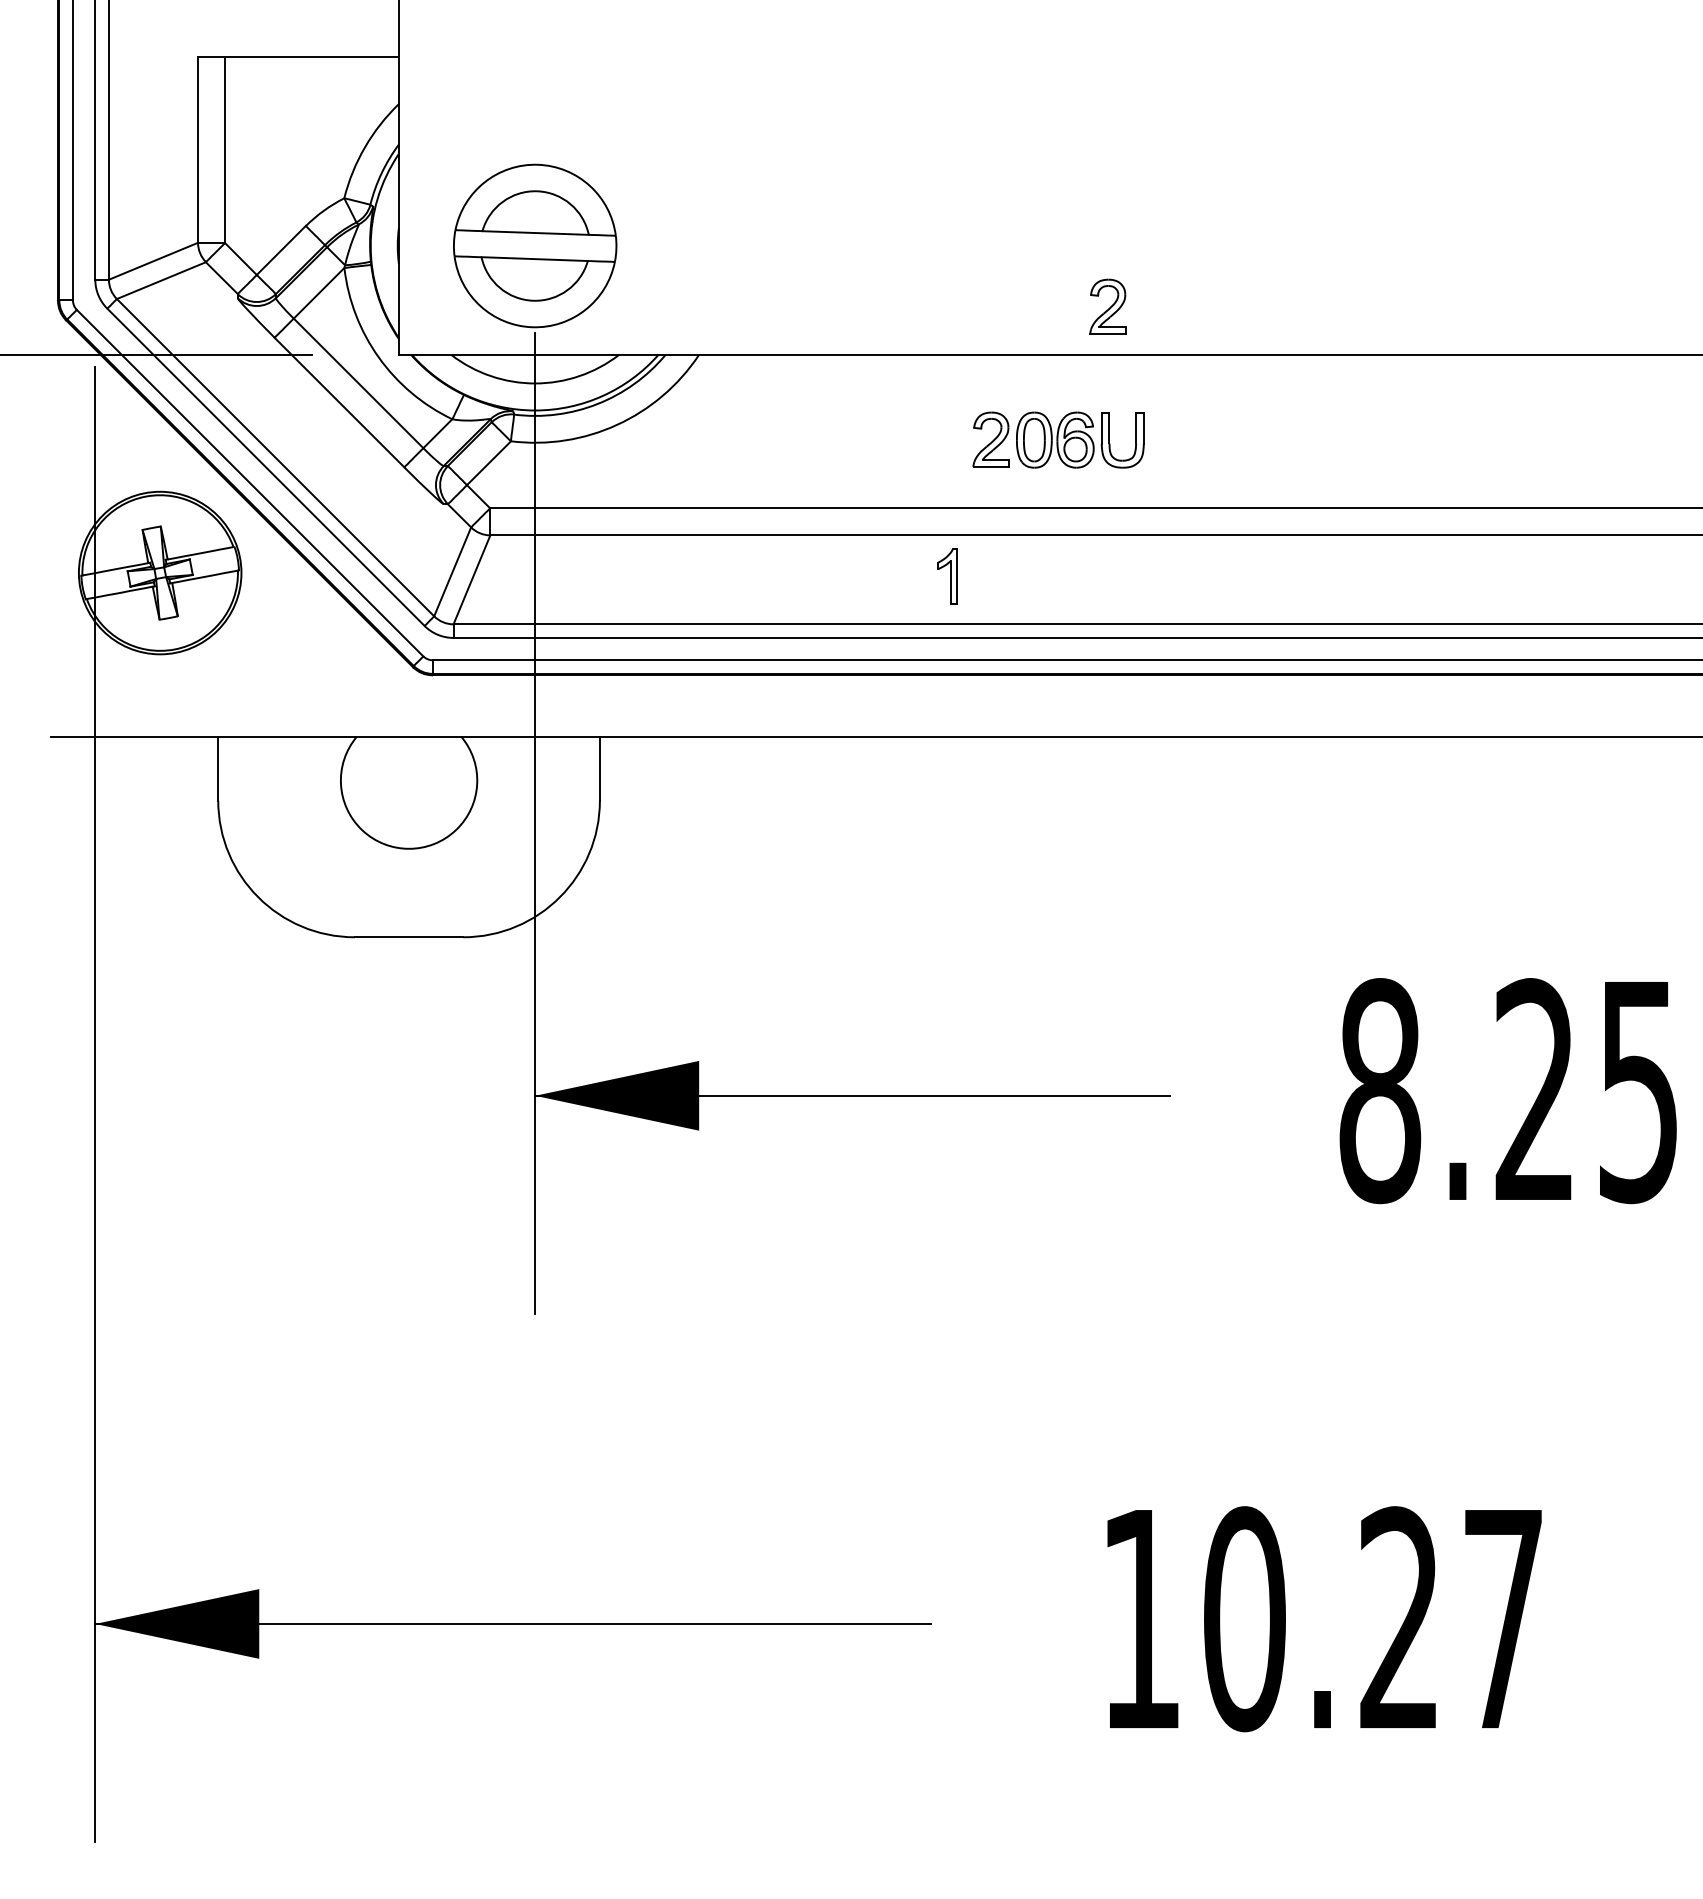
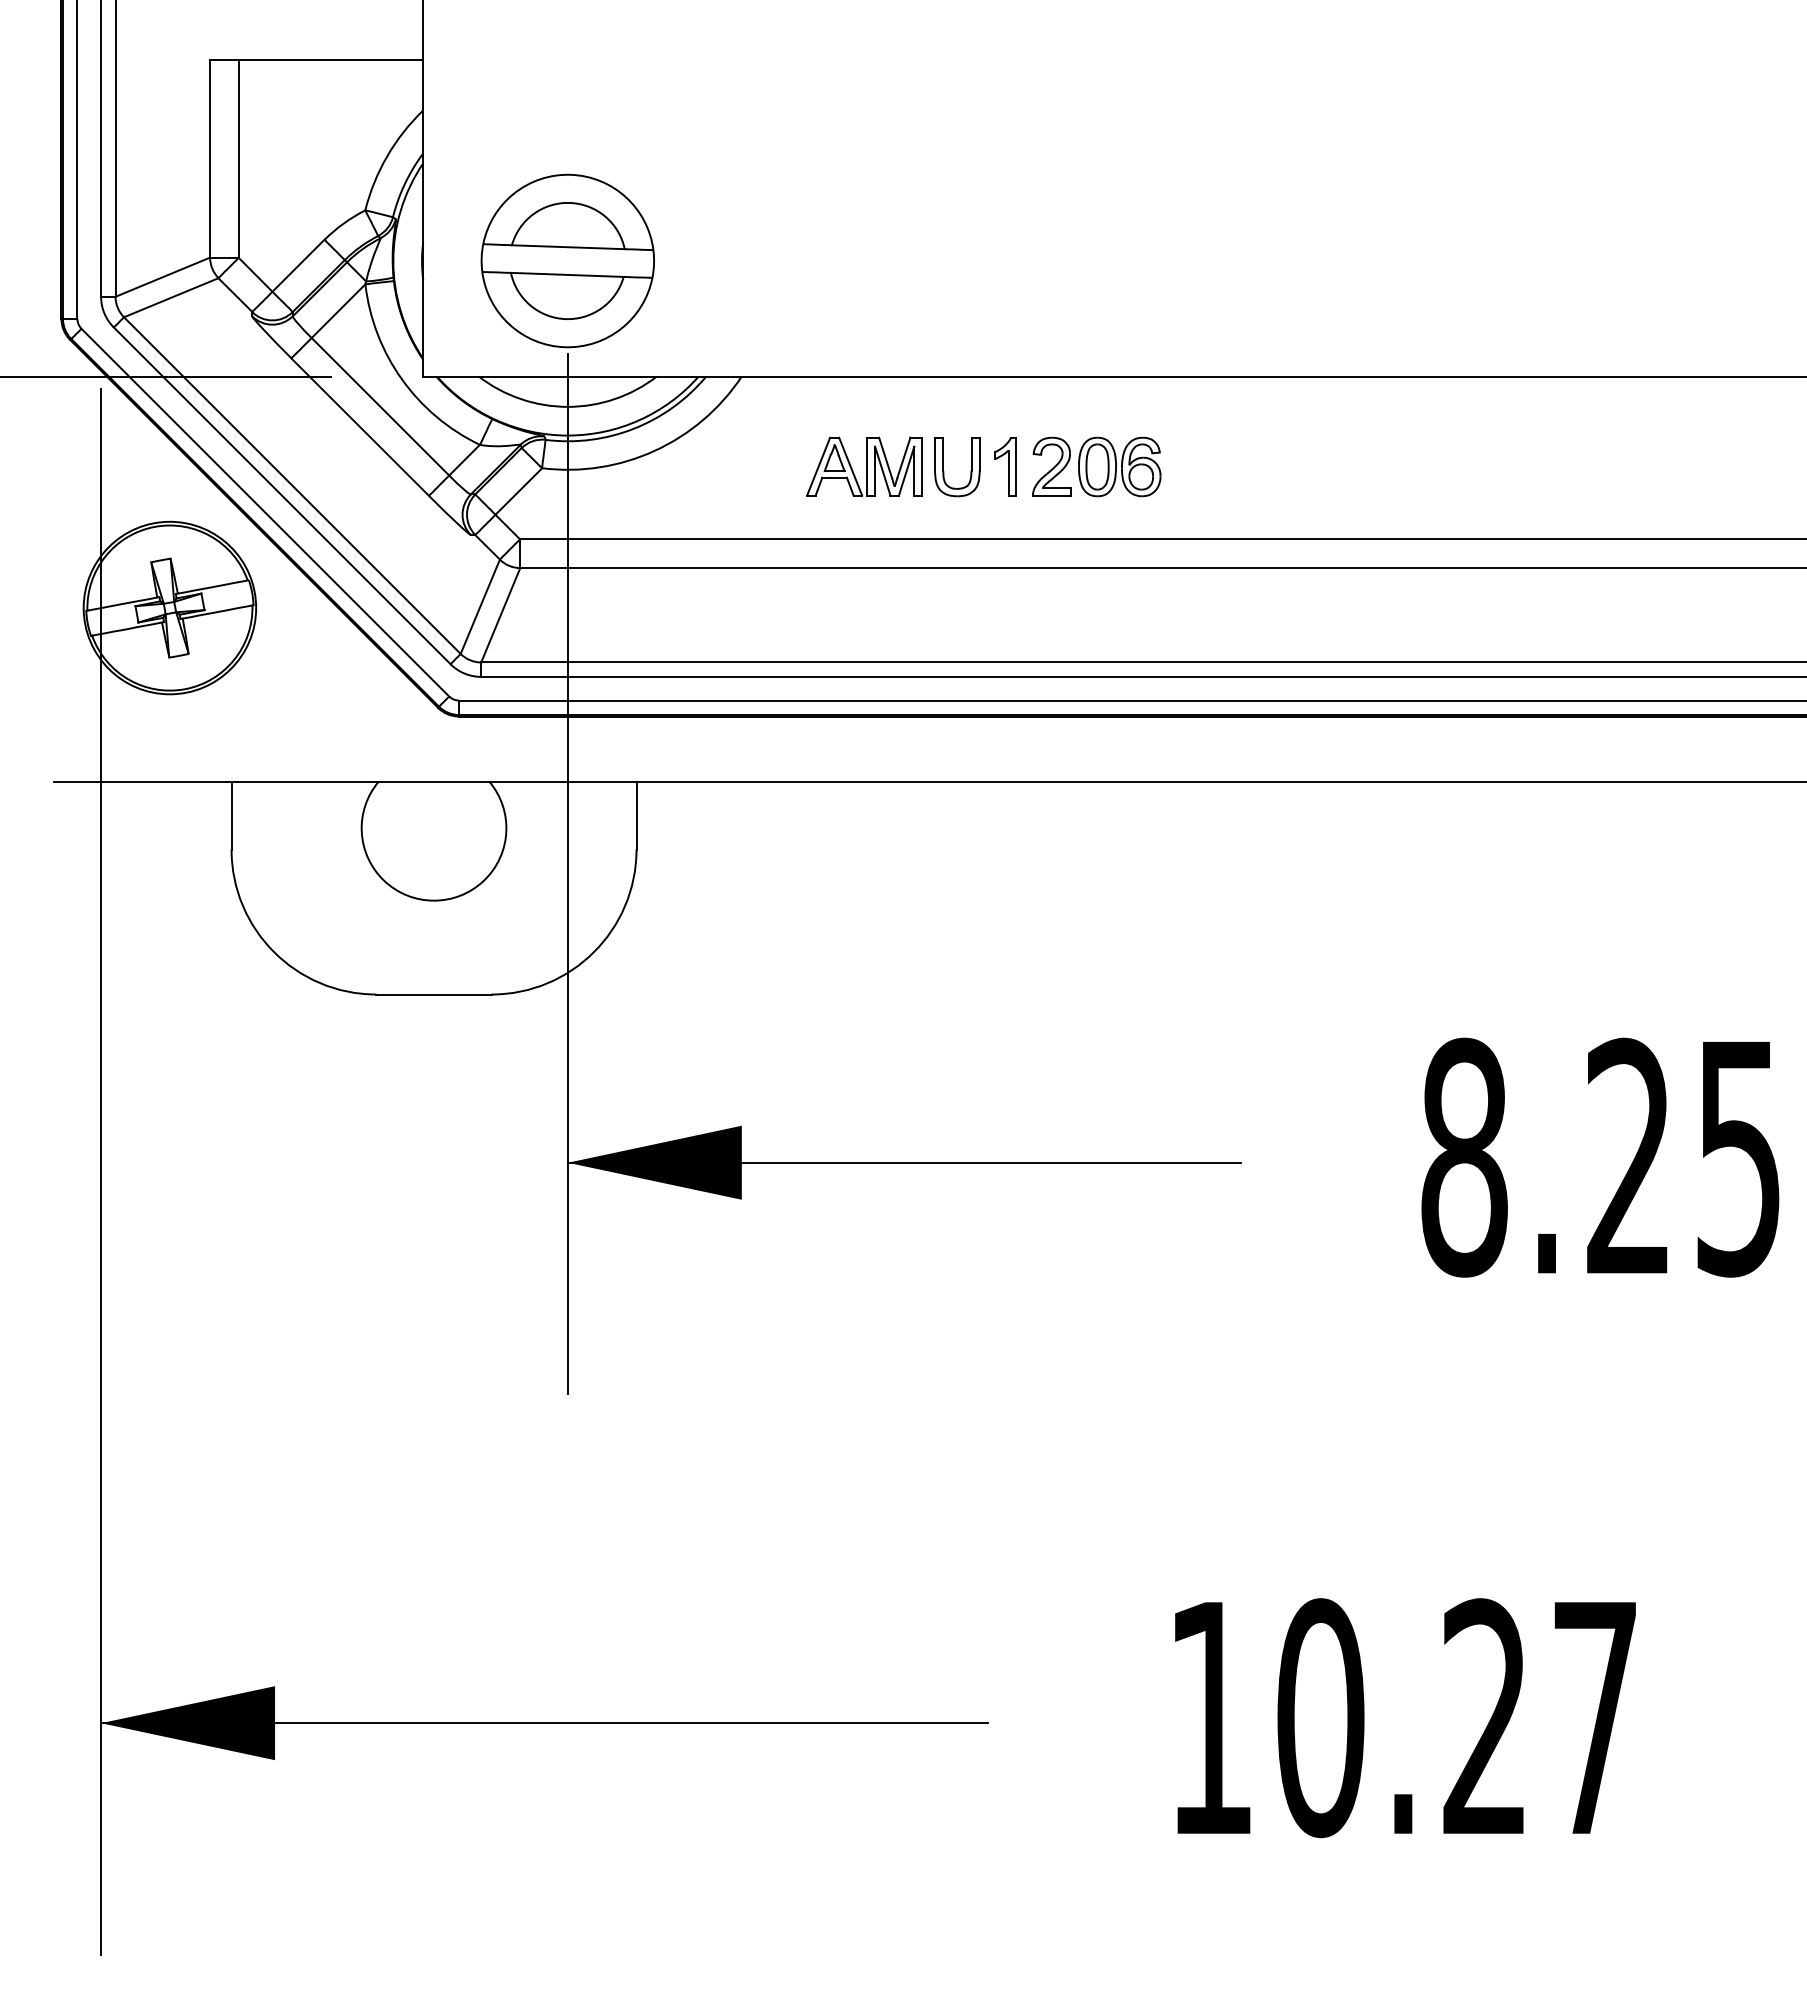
part: (1107, 306) -> (1175, 325), removed
part: (814, 439) -> (864, 466), added
part: (1135, 443) -> (970, 470), moved
part: (947, 576) -> (1005, 466), moved

